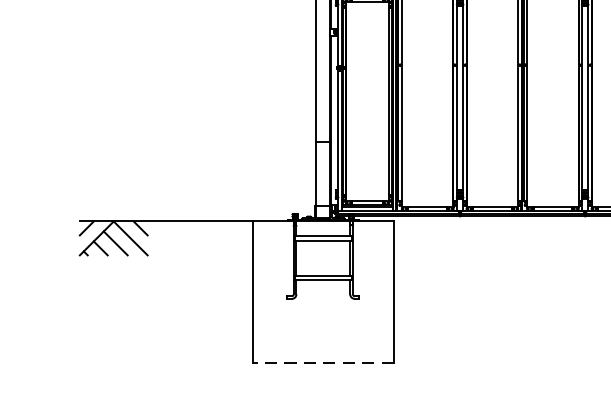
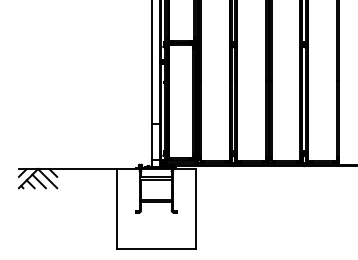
line: (323, 362) -> (156, 248), dashed -> solid

